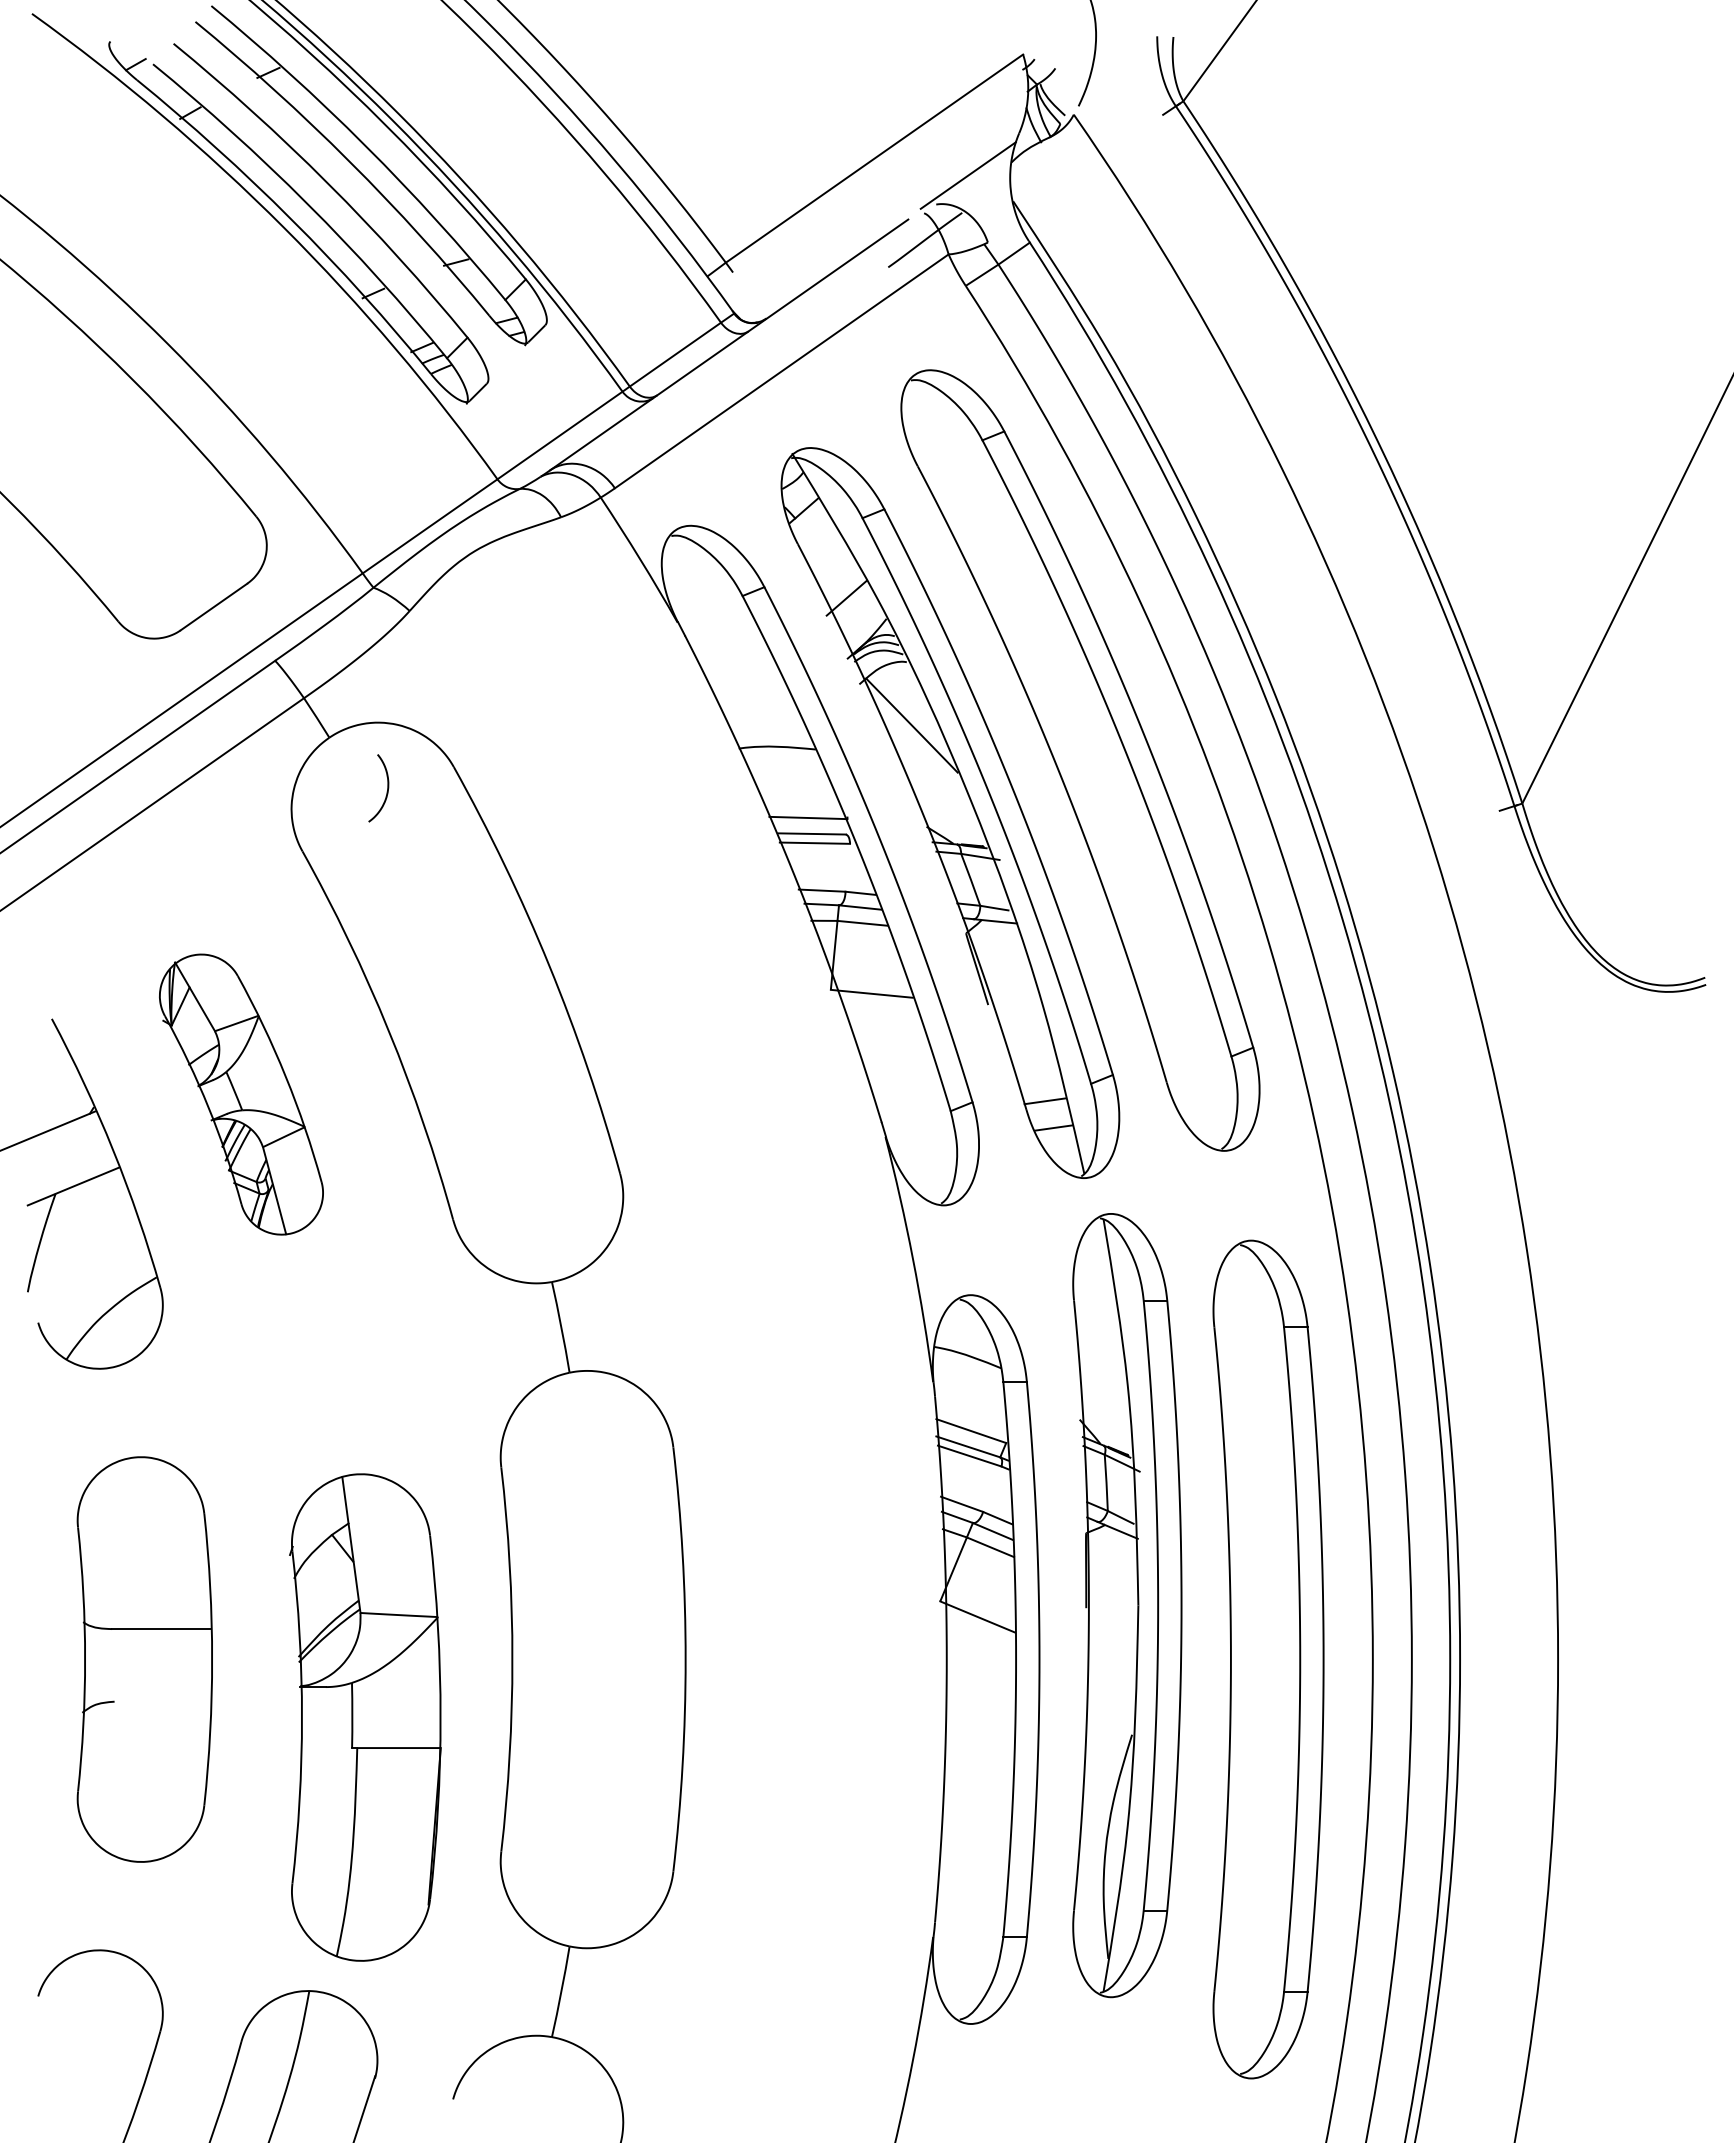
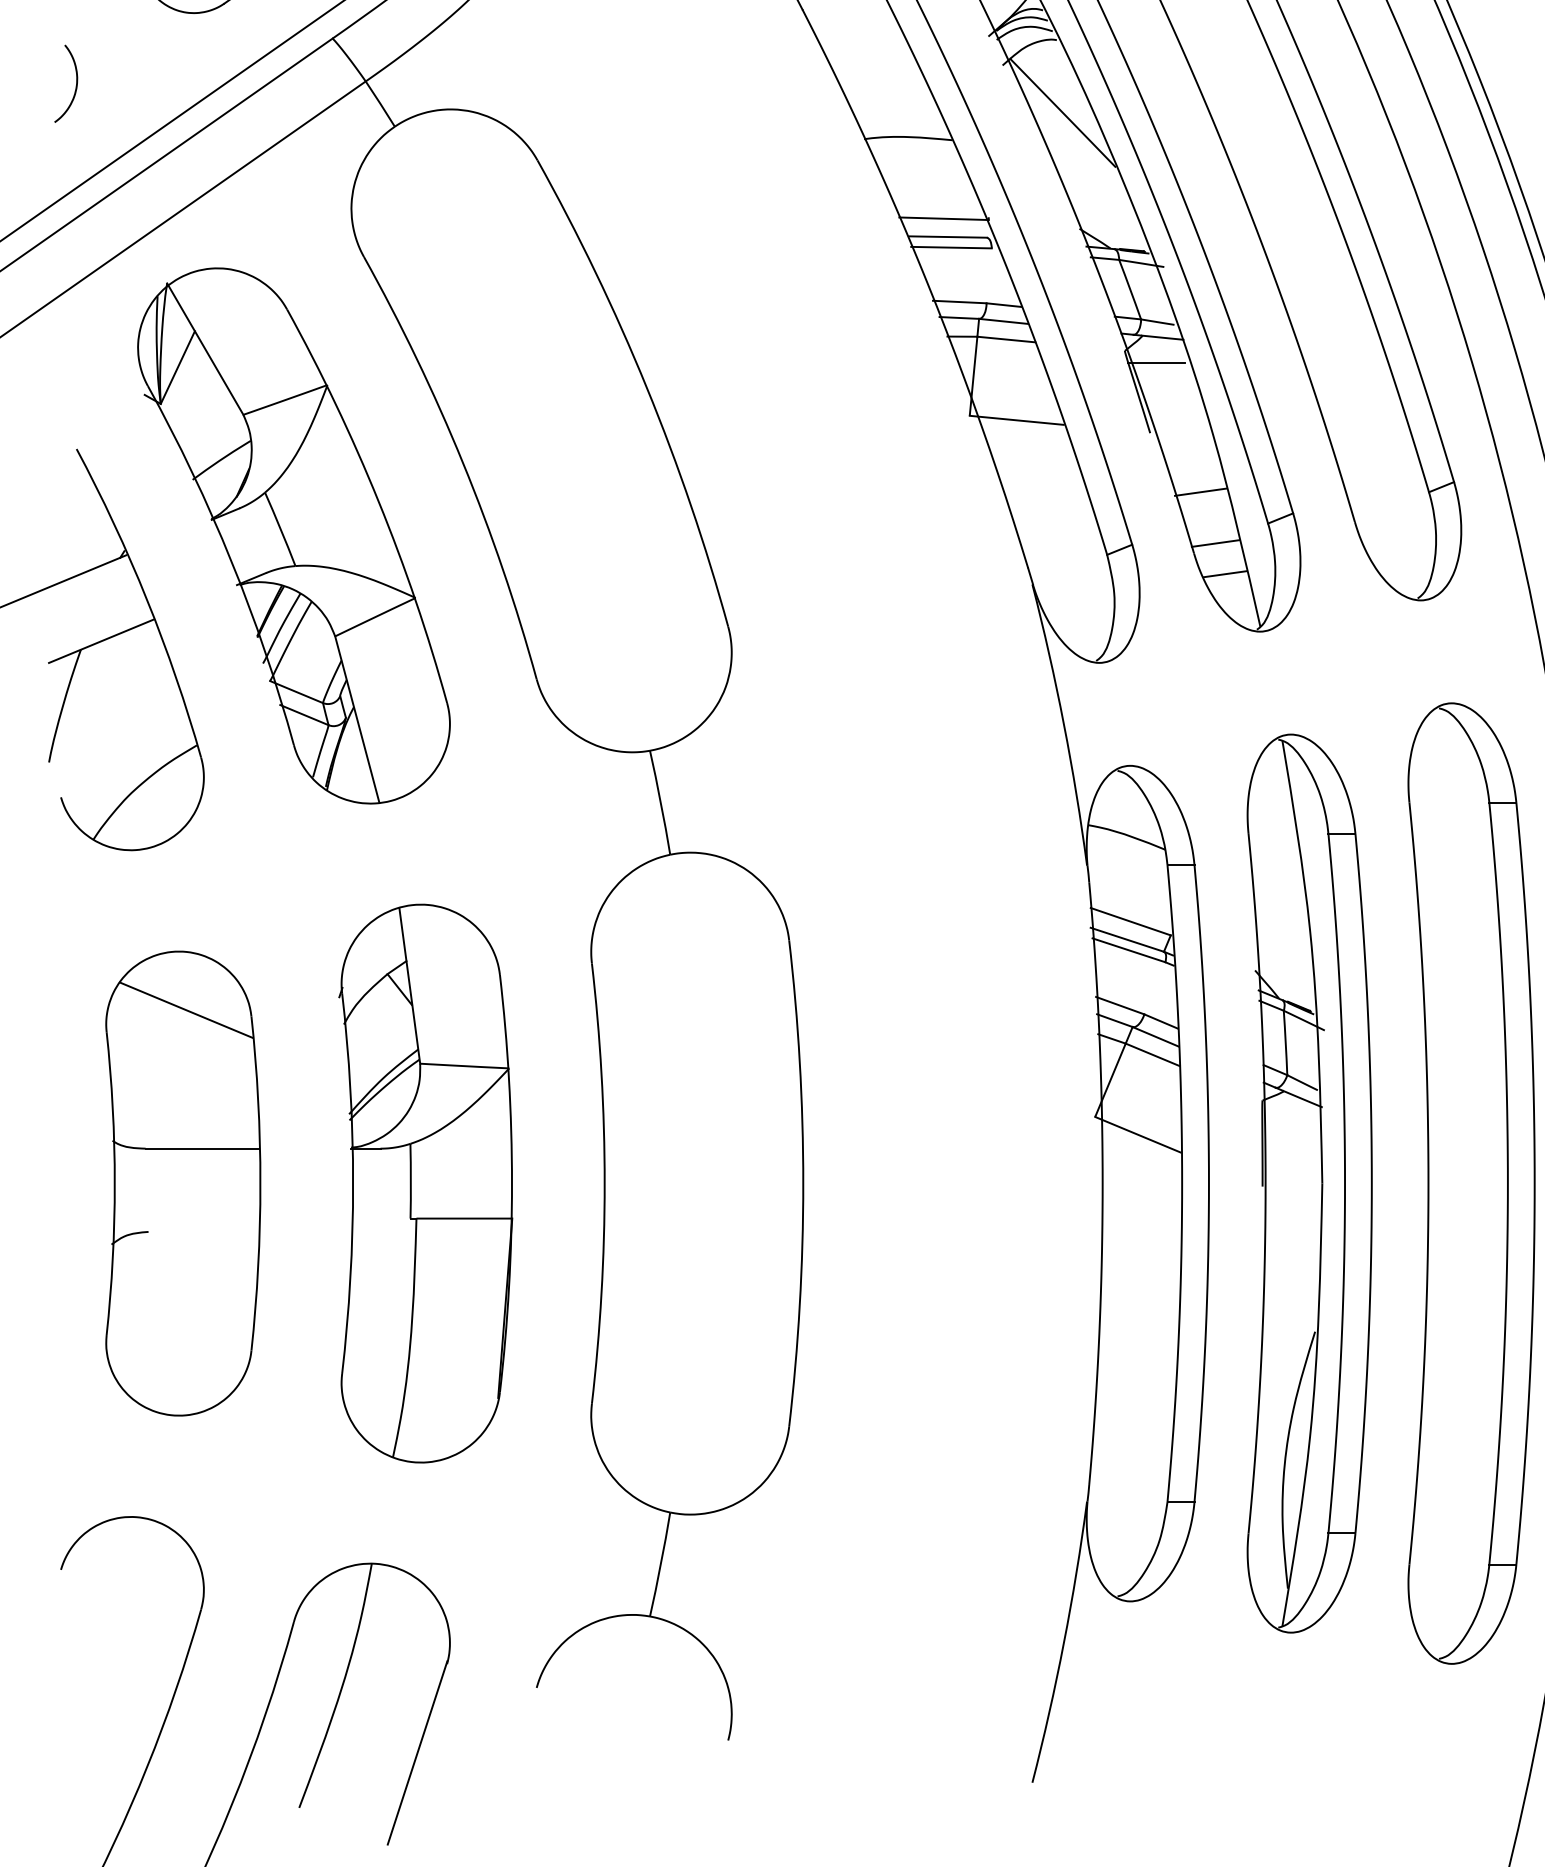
curve: (386, 791) -> (75, 87), moved
line: (993, 943) -> (1156, 362), added
line: (1031, 1056) -> (1199, 492), added
part: (241, 1094) -> (294, 535), size x1.67
line: (147, 1508) -> (186, 1010), added
part: (1127, 1605) -> (1309, 1183), moved
part: (365, 1717) -> (425, 1183), moved

